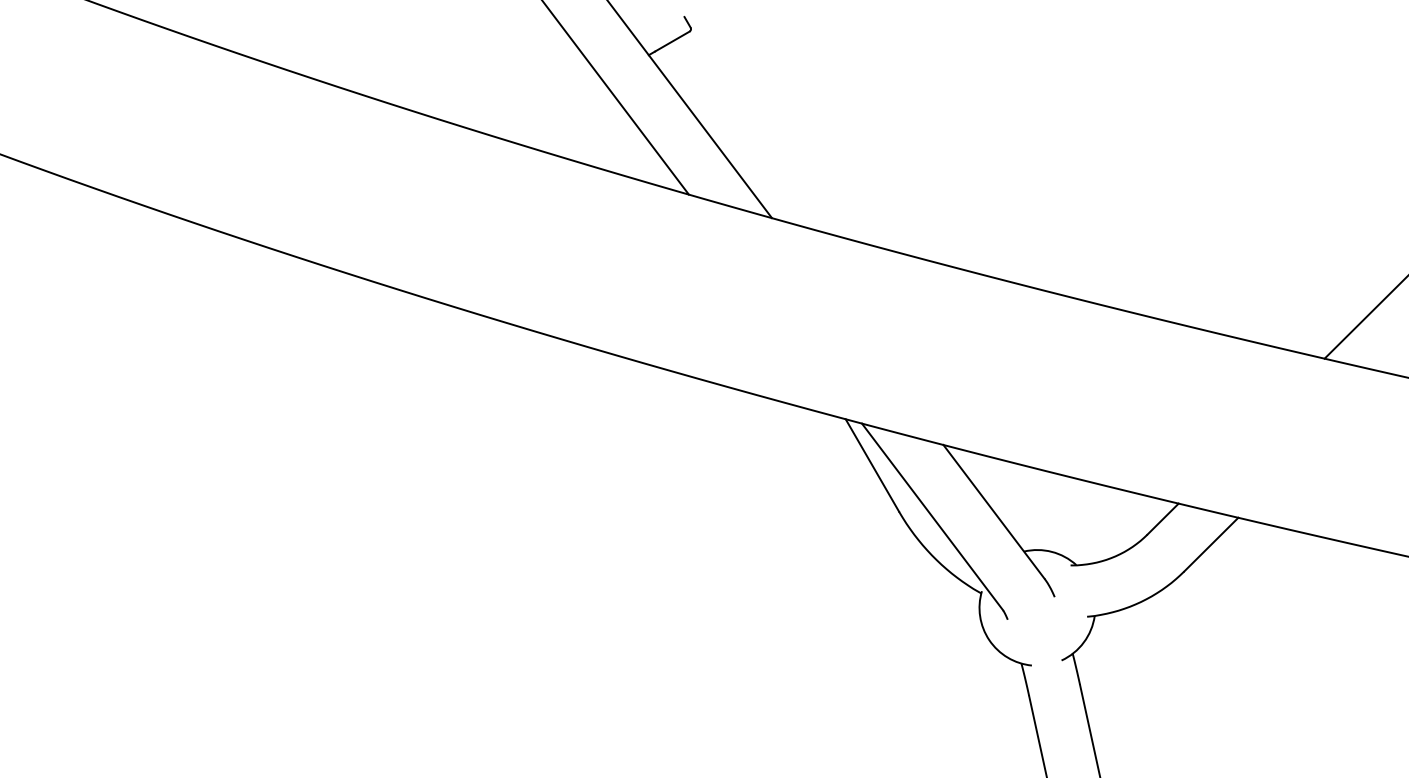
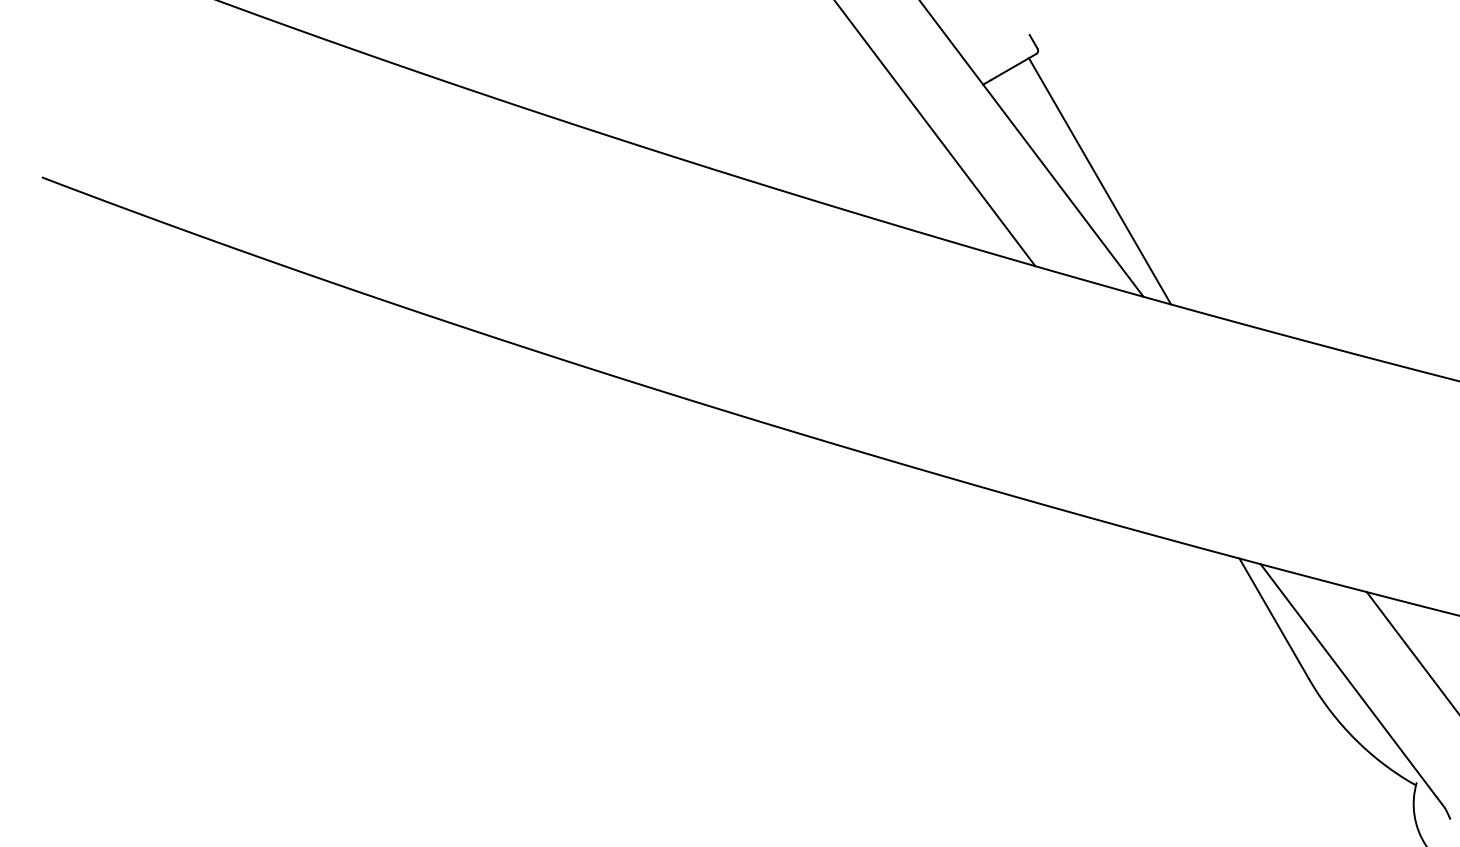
line: (738, 129) -> (1099, 181), added

